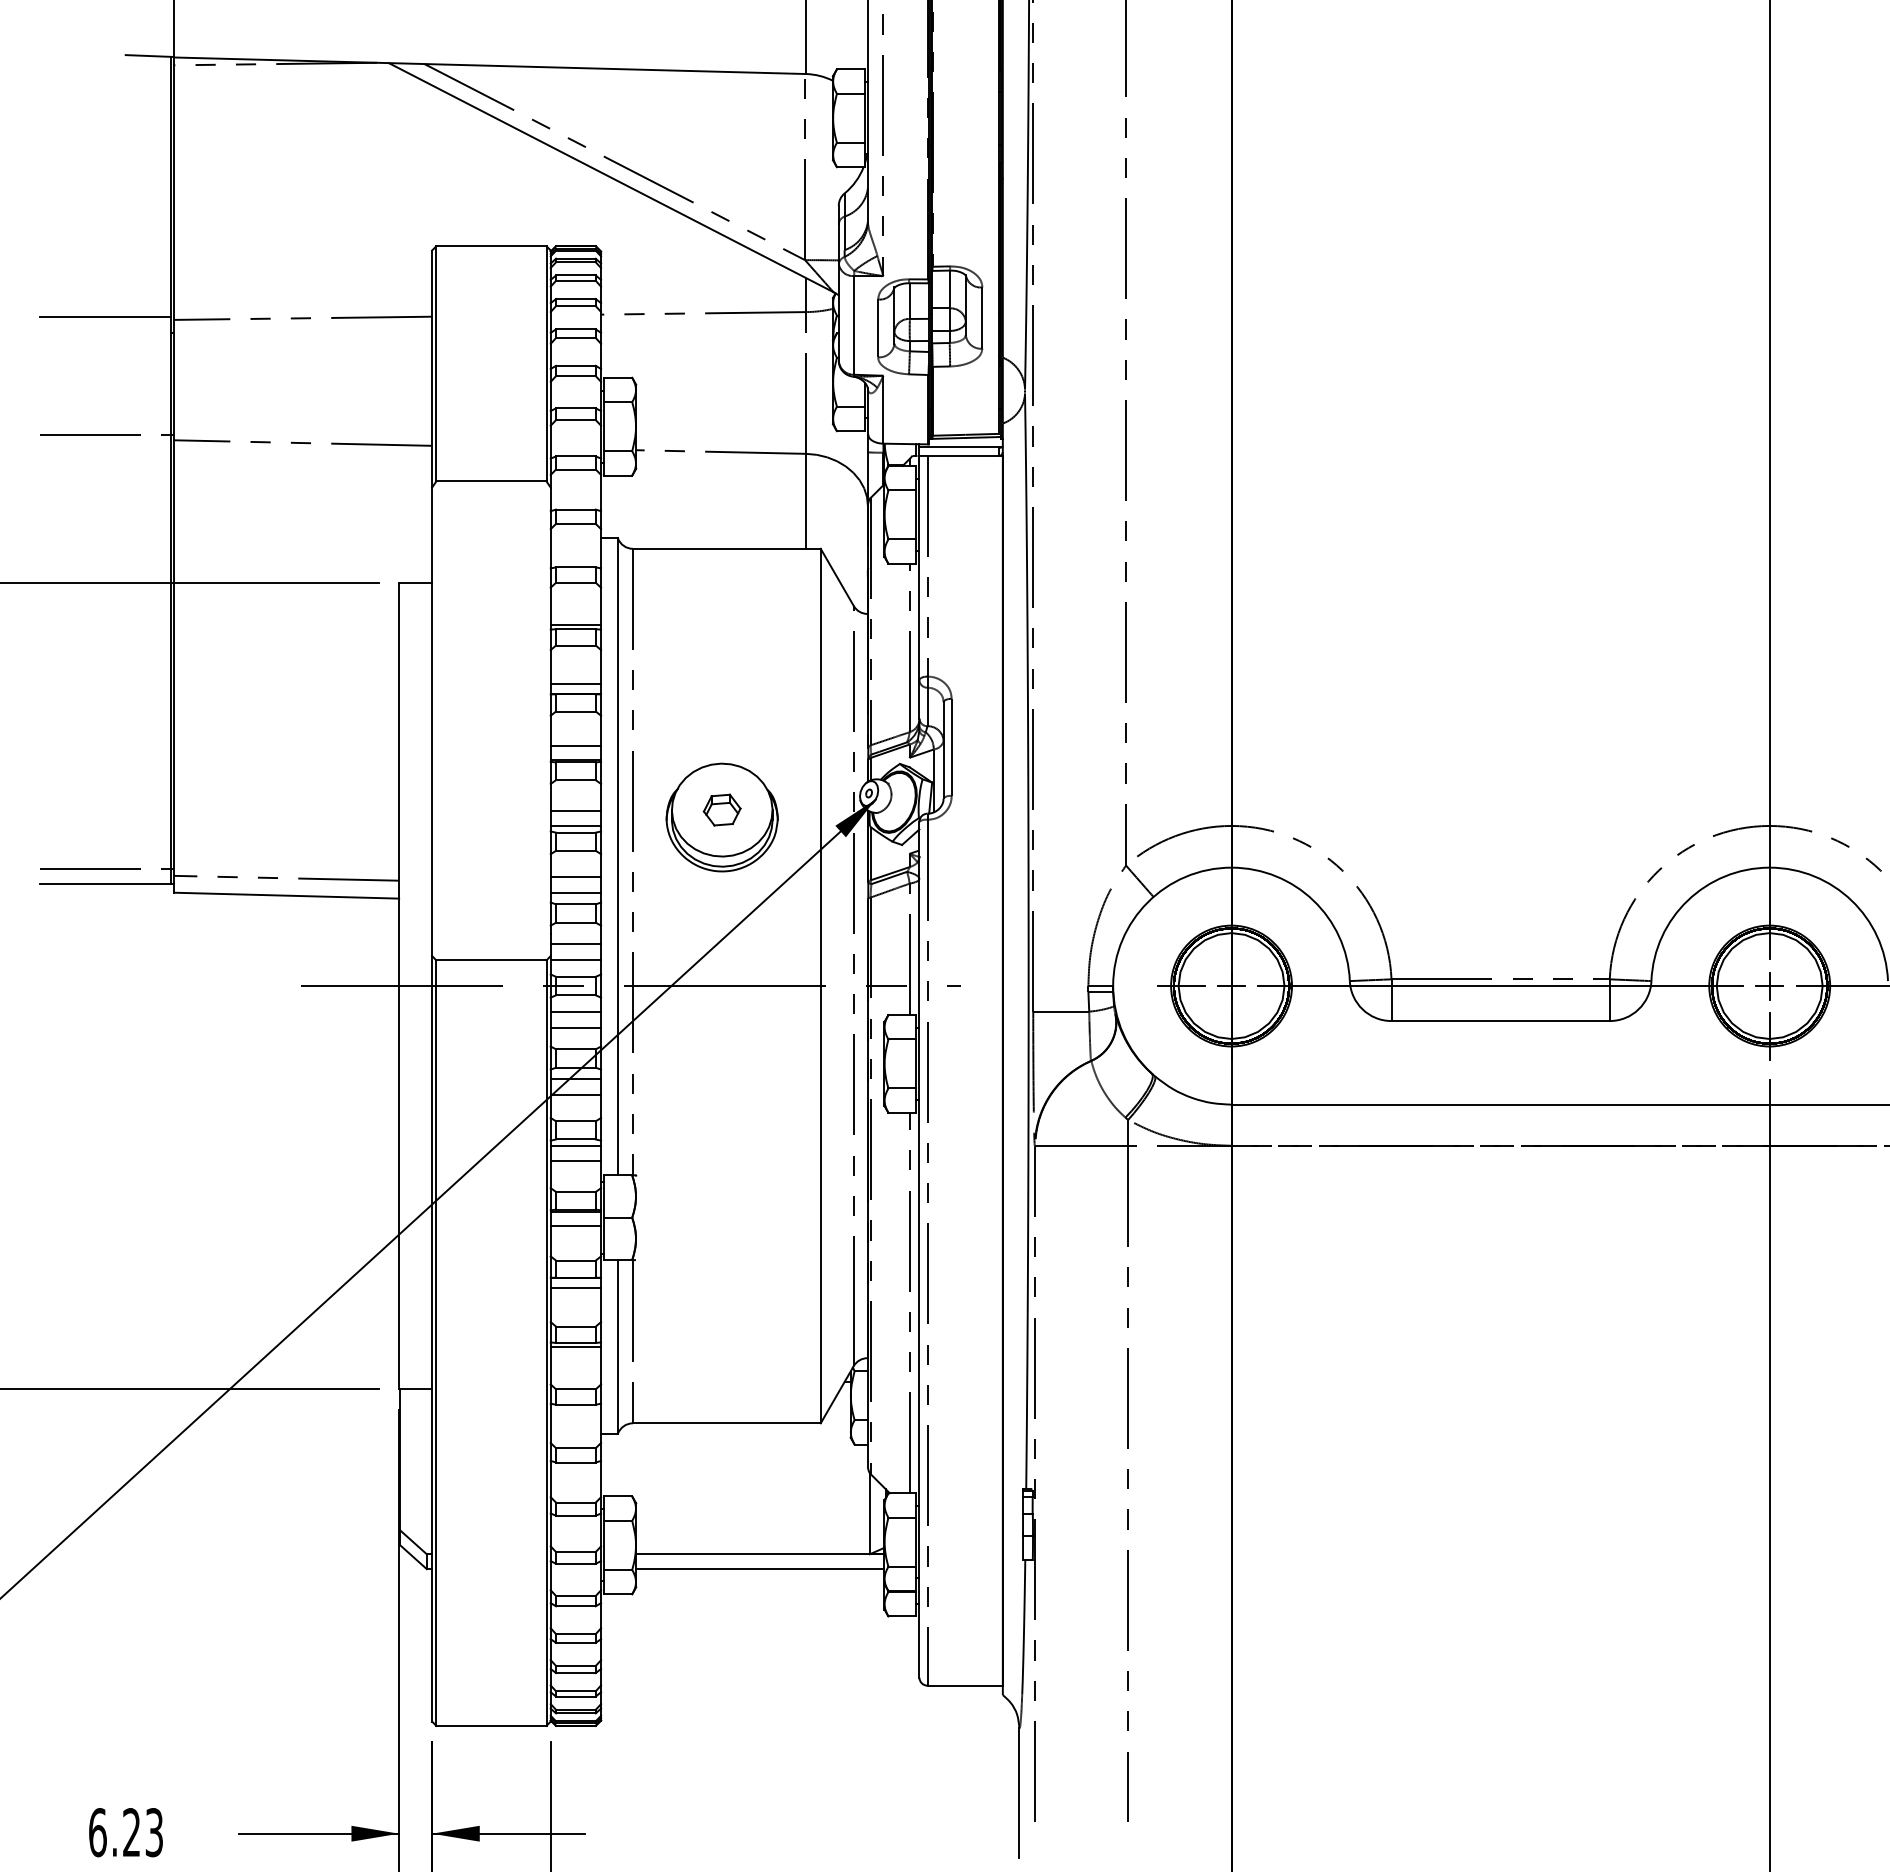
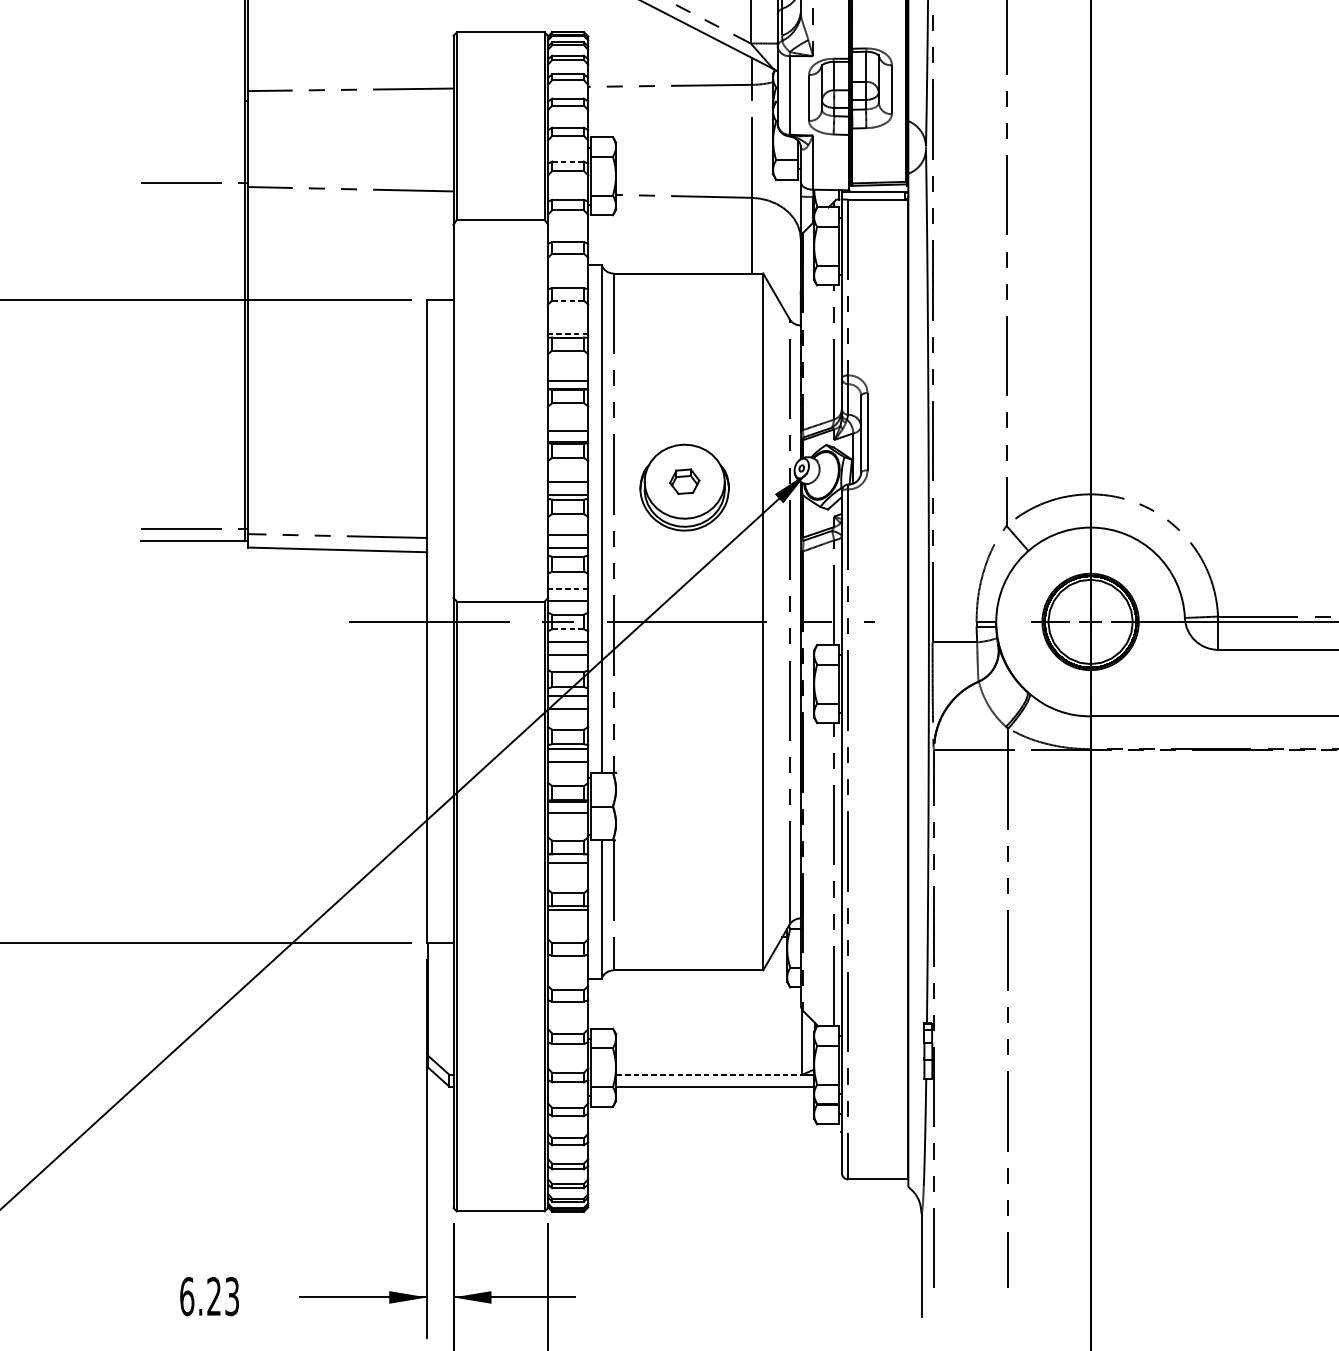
line: (105, 317) -> (193, 89), removed
line: (575, 408) -> (567, 161), solid -> dashed
line: (575, 582) -> (567, 300), solid -> dashed
line: (575, 624) -> (567, 333), solid -> dashed
line: (575, 944) -> (567, 588), solid -> dashed
line: (575, 995) -> (567, 629), solid -> dashed
line: (760, 1554) -> (715, 1074), solid -> dashed

